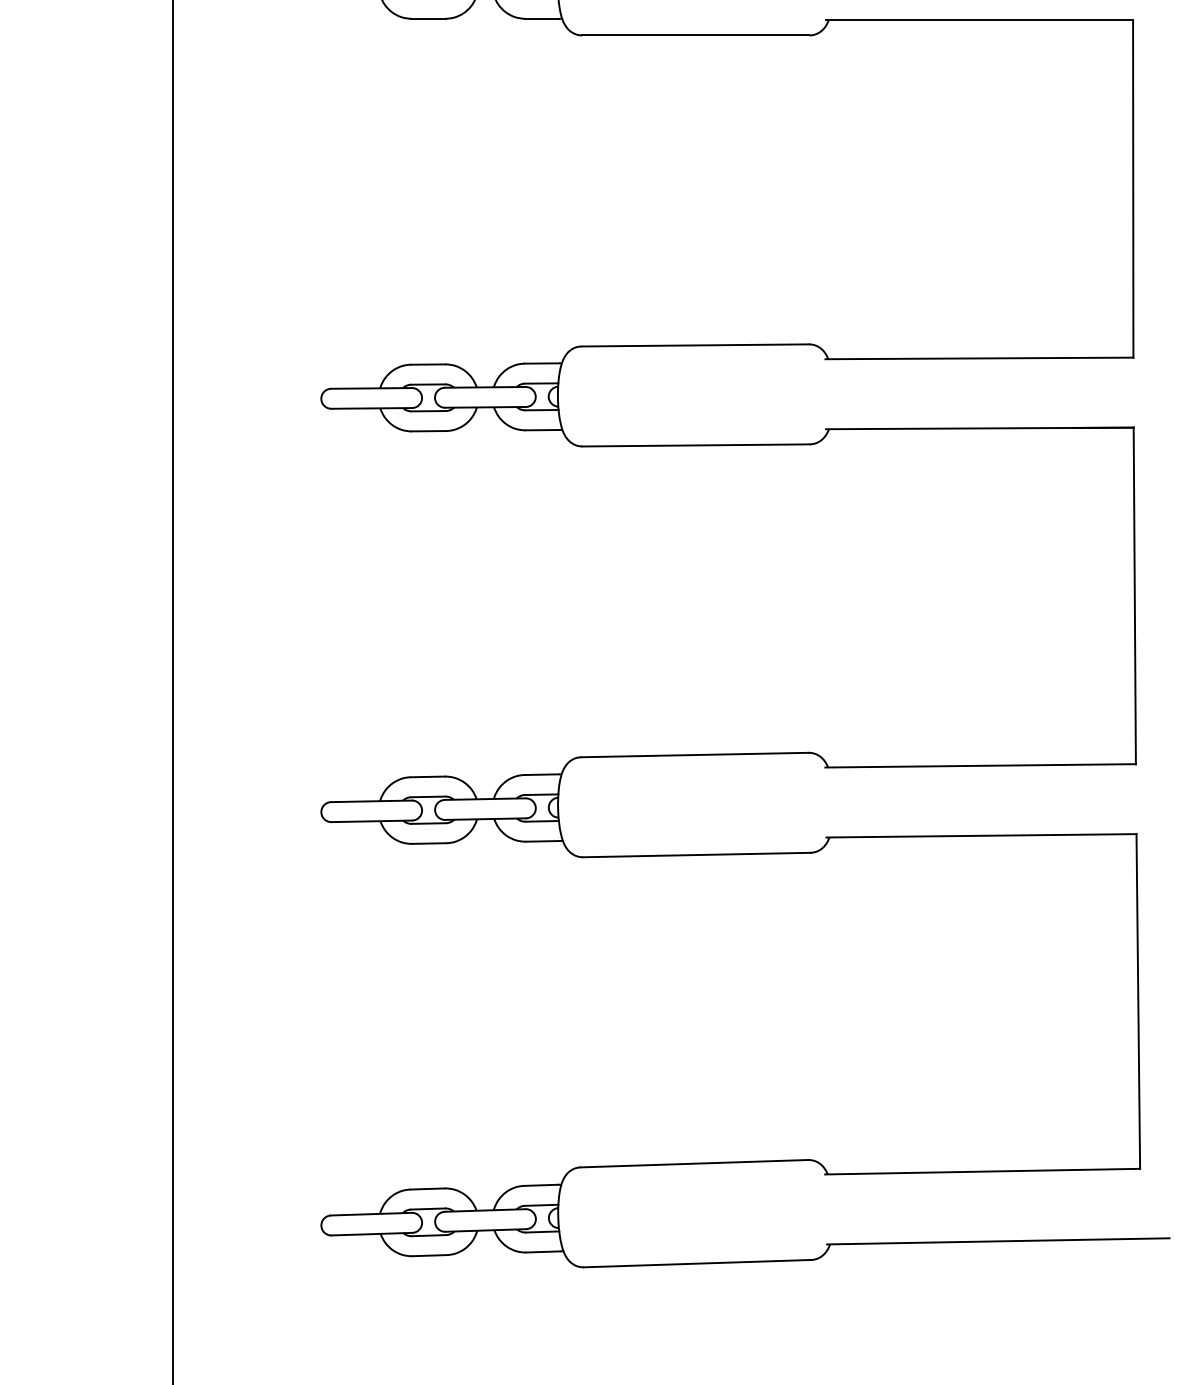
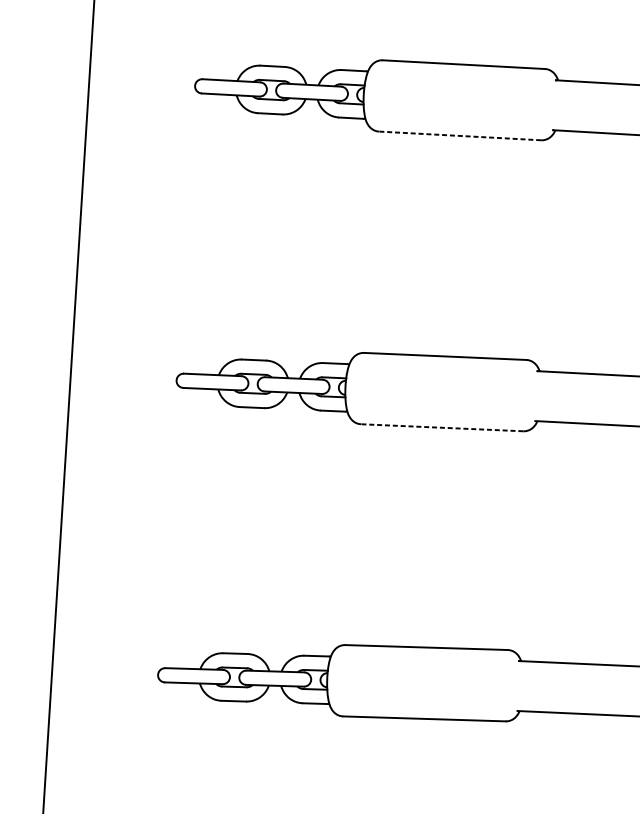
line: (696, 445) -> (460, 136), solid -> dashed
line: (696, 855) -> (441, 428), solid -> dashed

